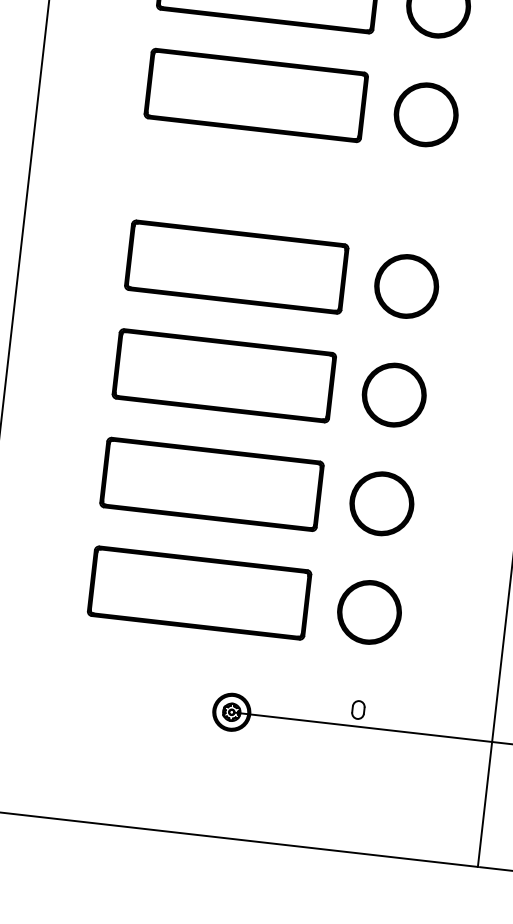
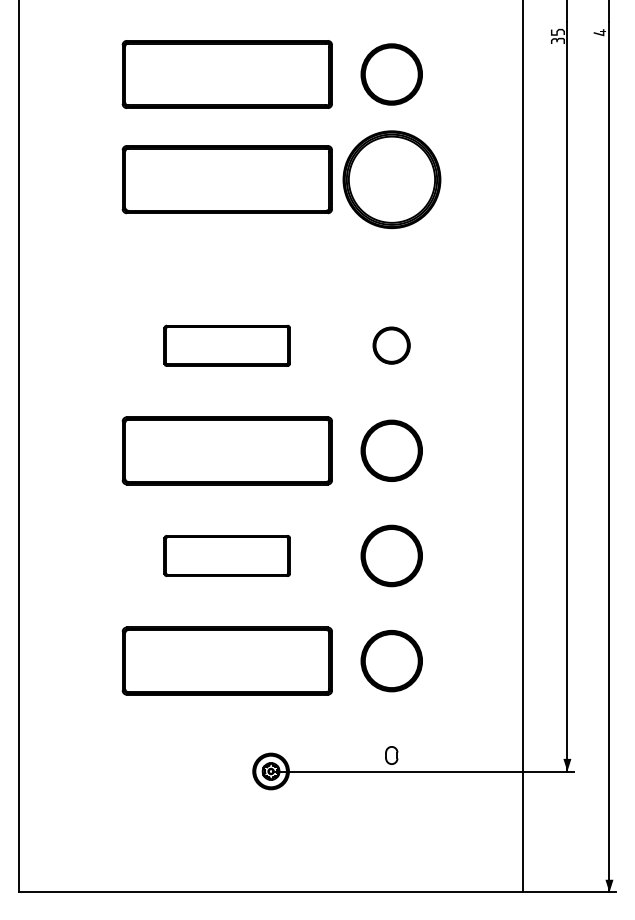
part: (425, 114) -> (391, 179), size x1.6
part: (235, 266) -> (226, 345), size x0.6
part: (406, 286) -> (391, 345), size x0.6
part: (211, 483) -> (226, 555), size x0.6

